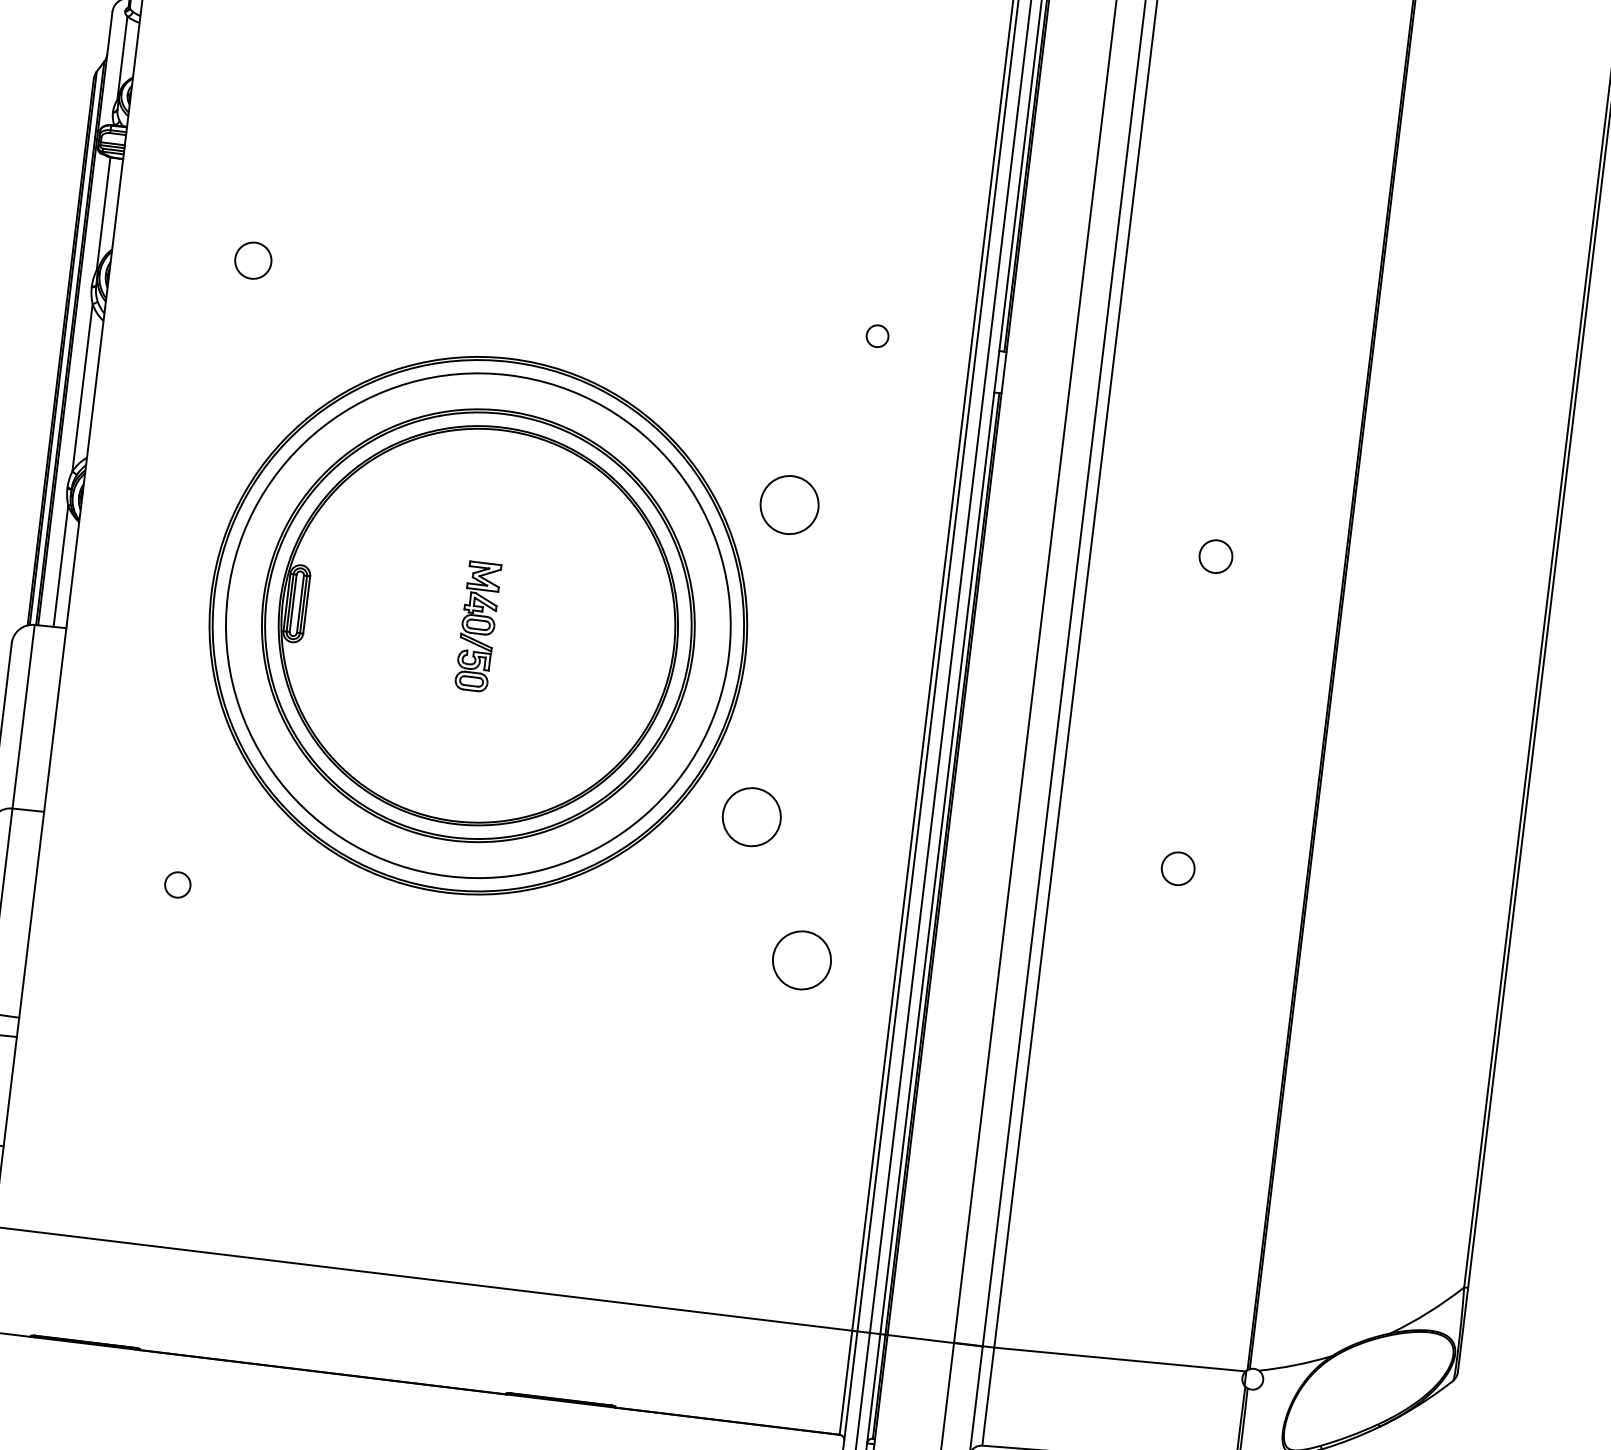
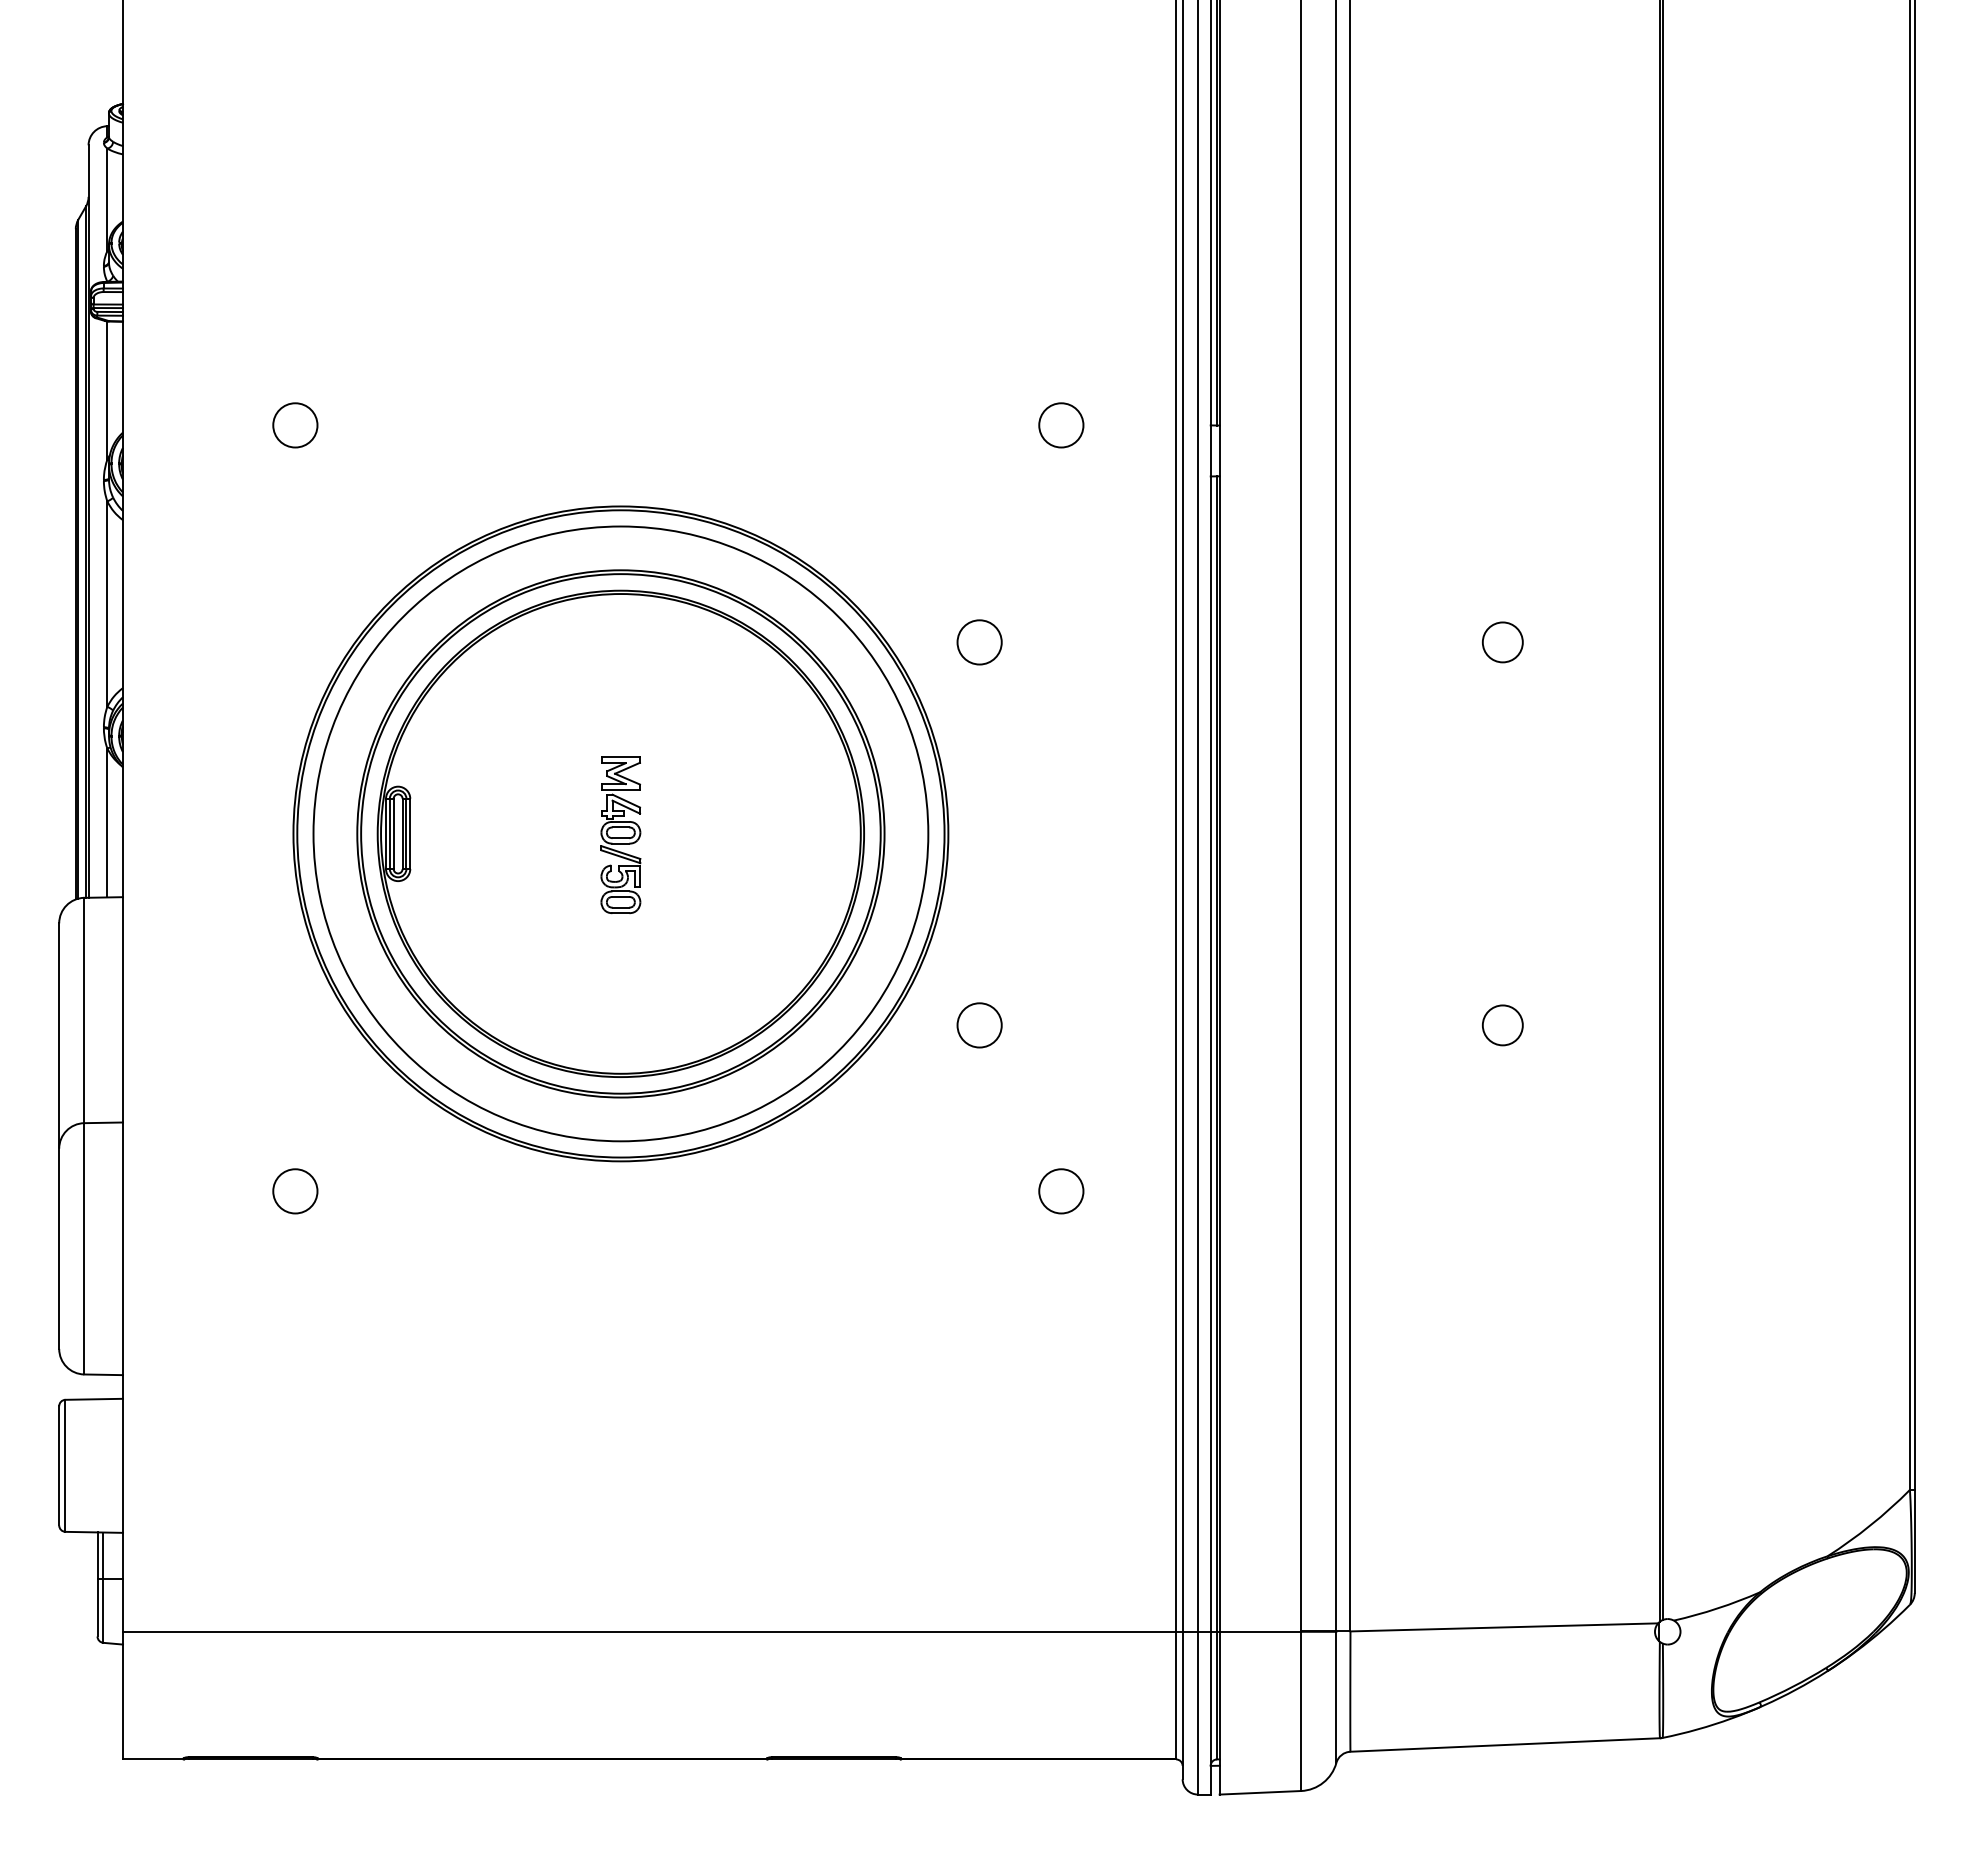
circle: (877, 336) -> (1061, 425), size x1.67
circle: (789, 505) -> (979, 642), size x0.62
circle: (751, 817) -> (979, 1025), size x0.62
circle: (177, 885) -> (295, 1191), size x1.43
circle: (802, 960) -> (1061, 1191), size x0.62

